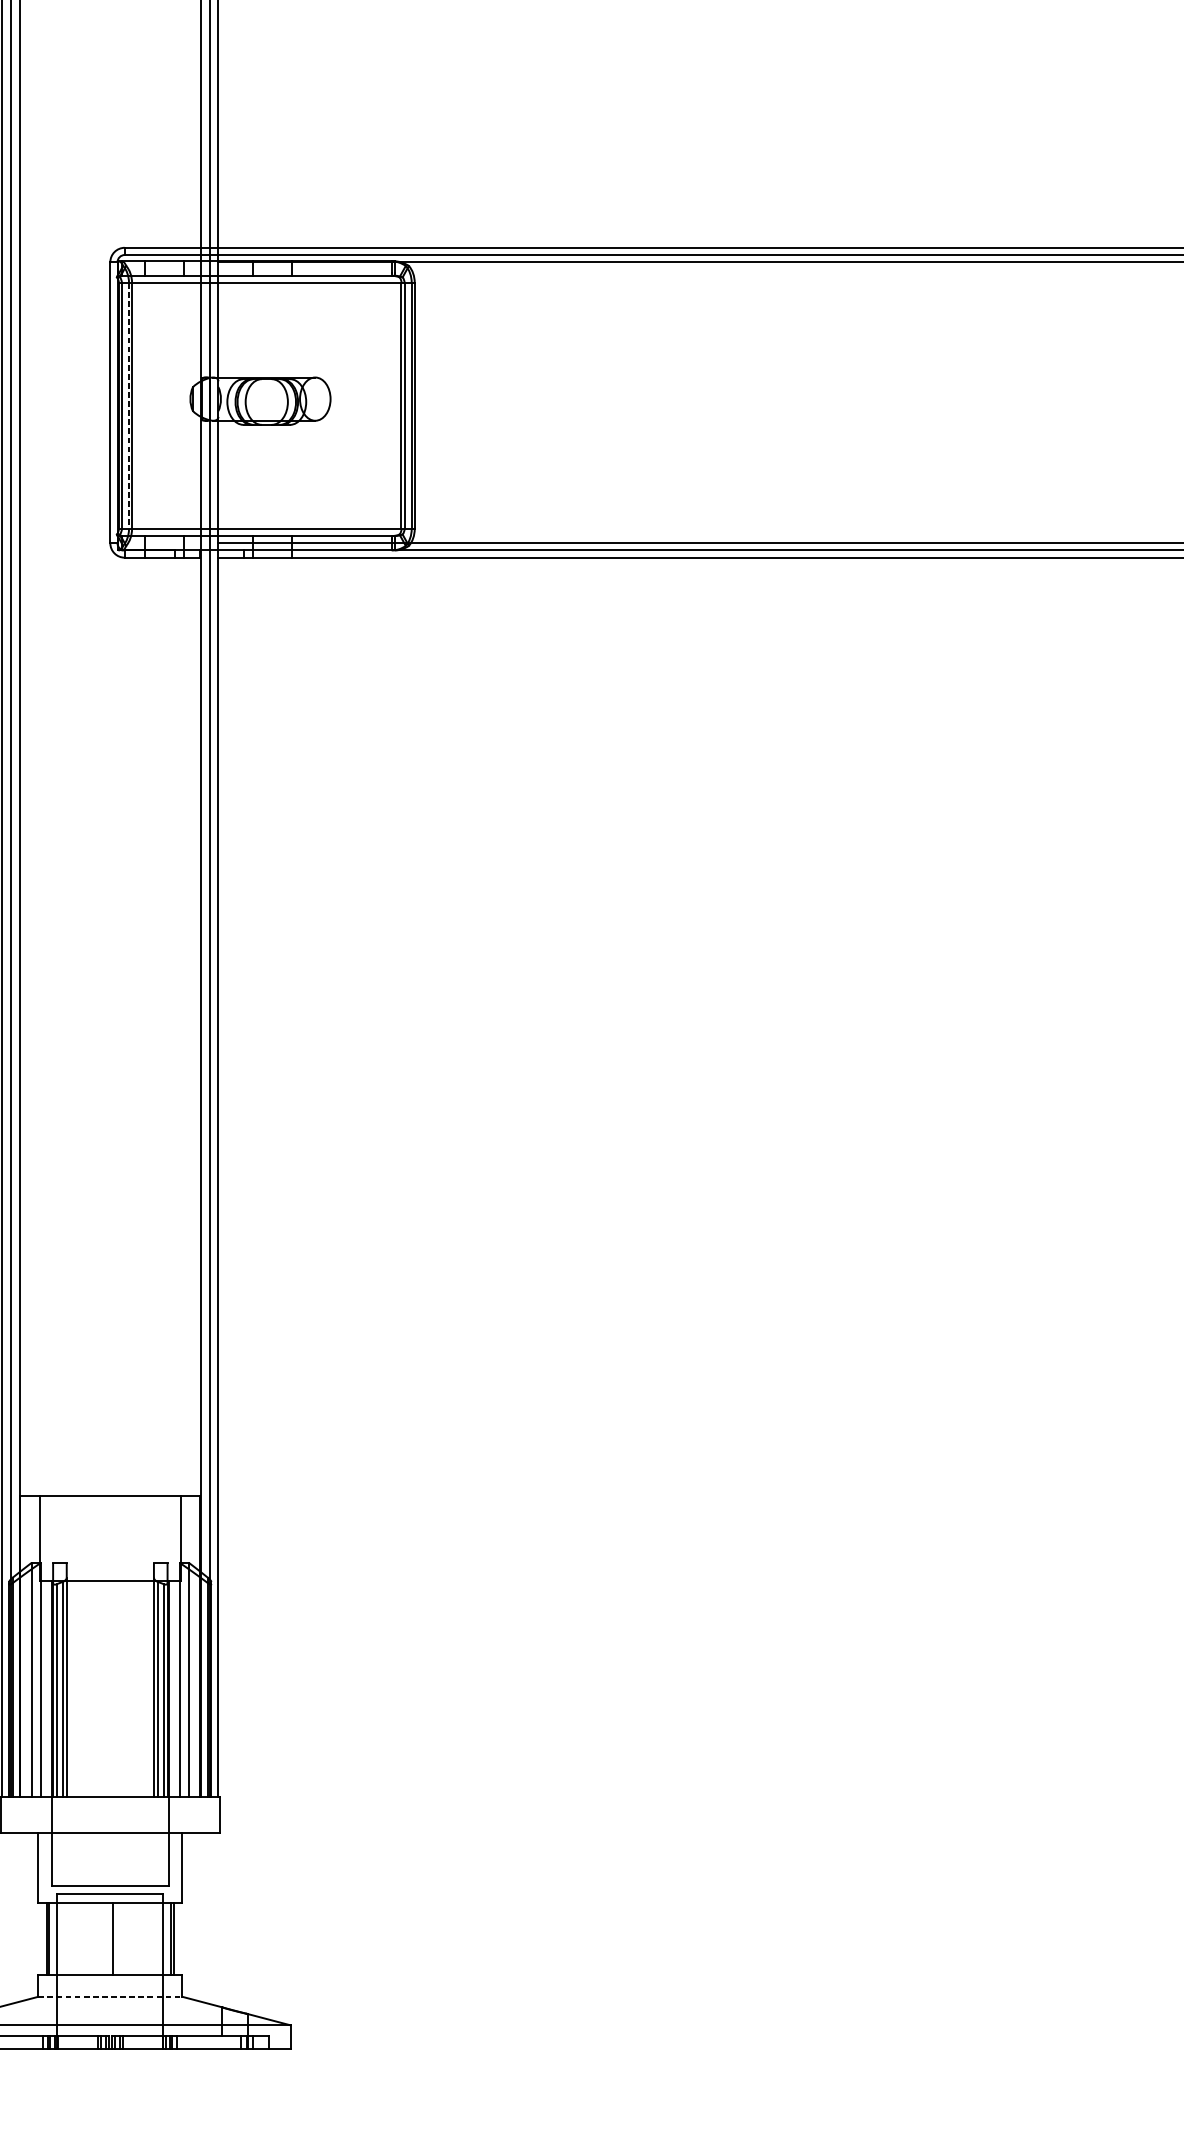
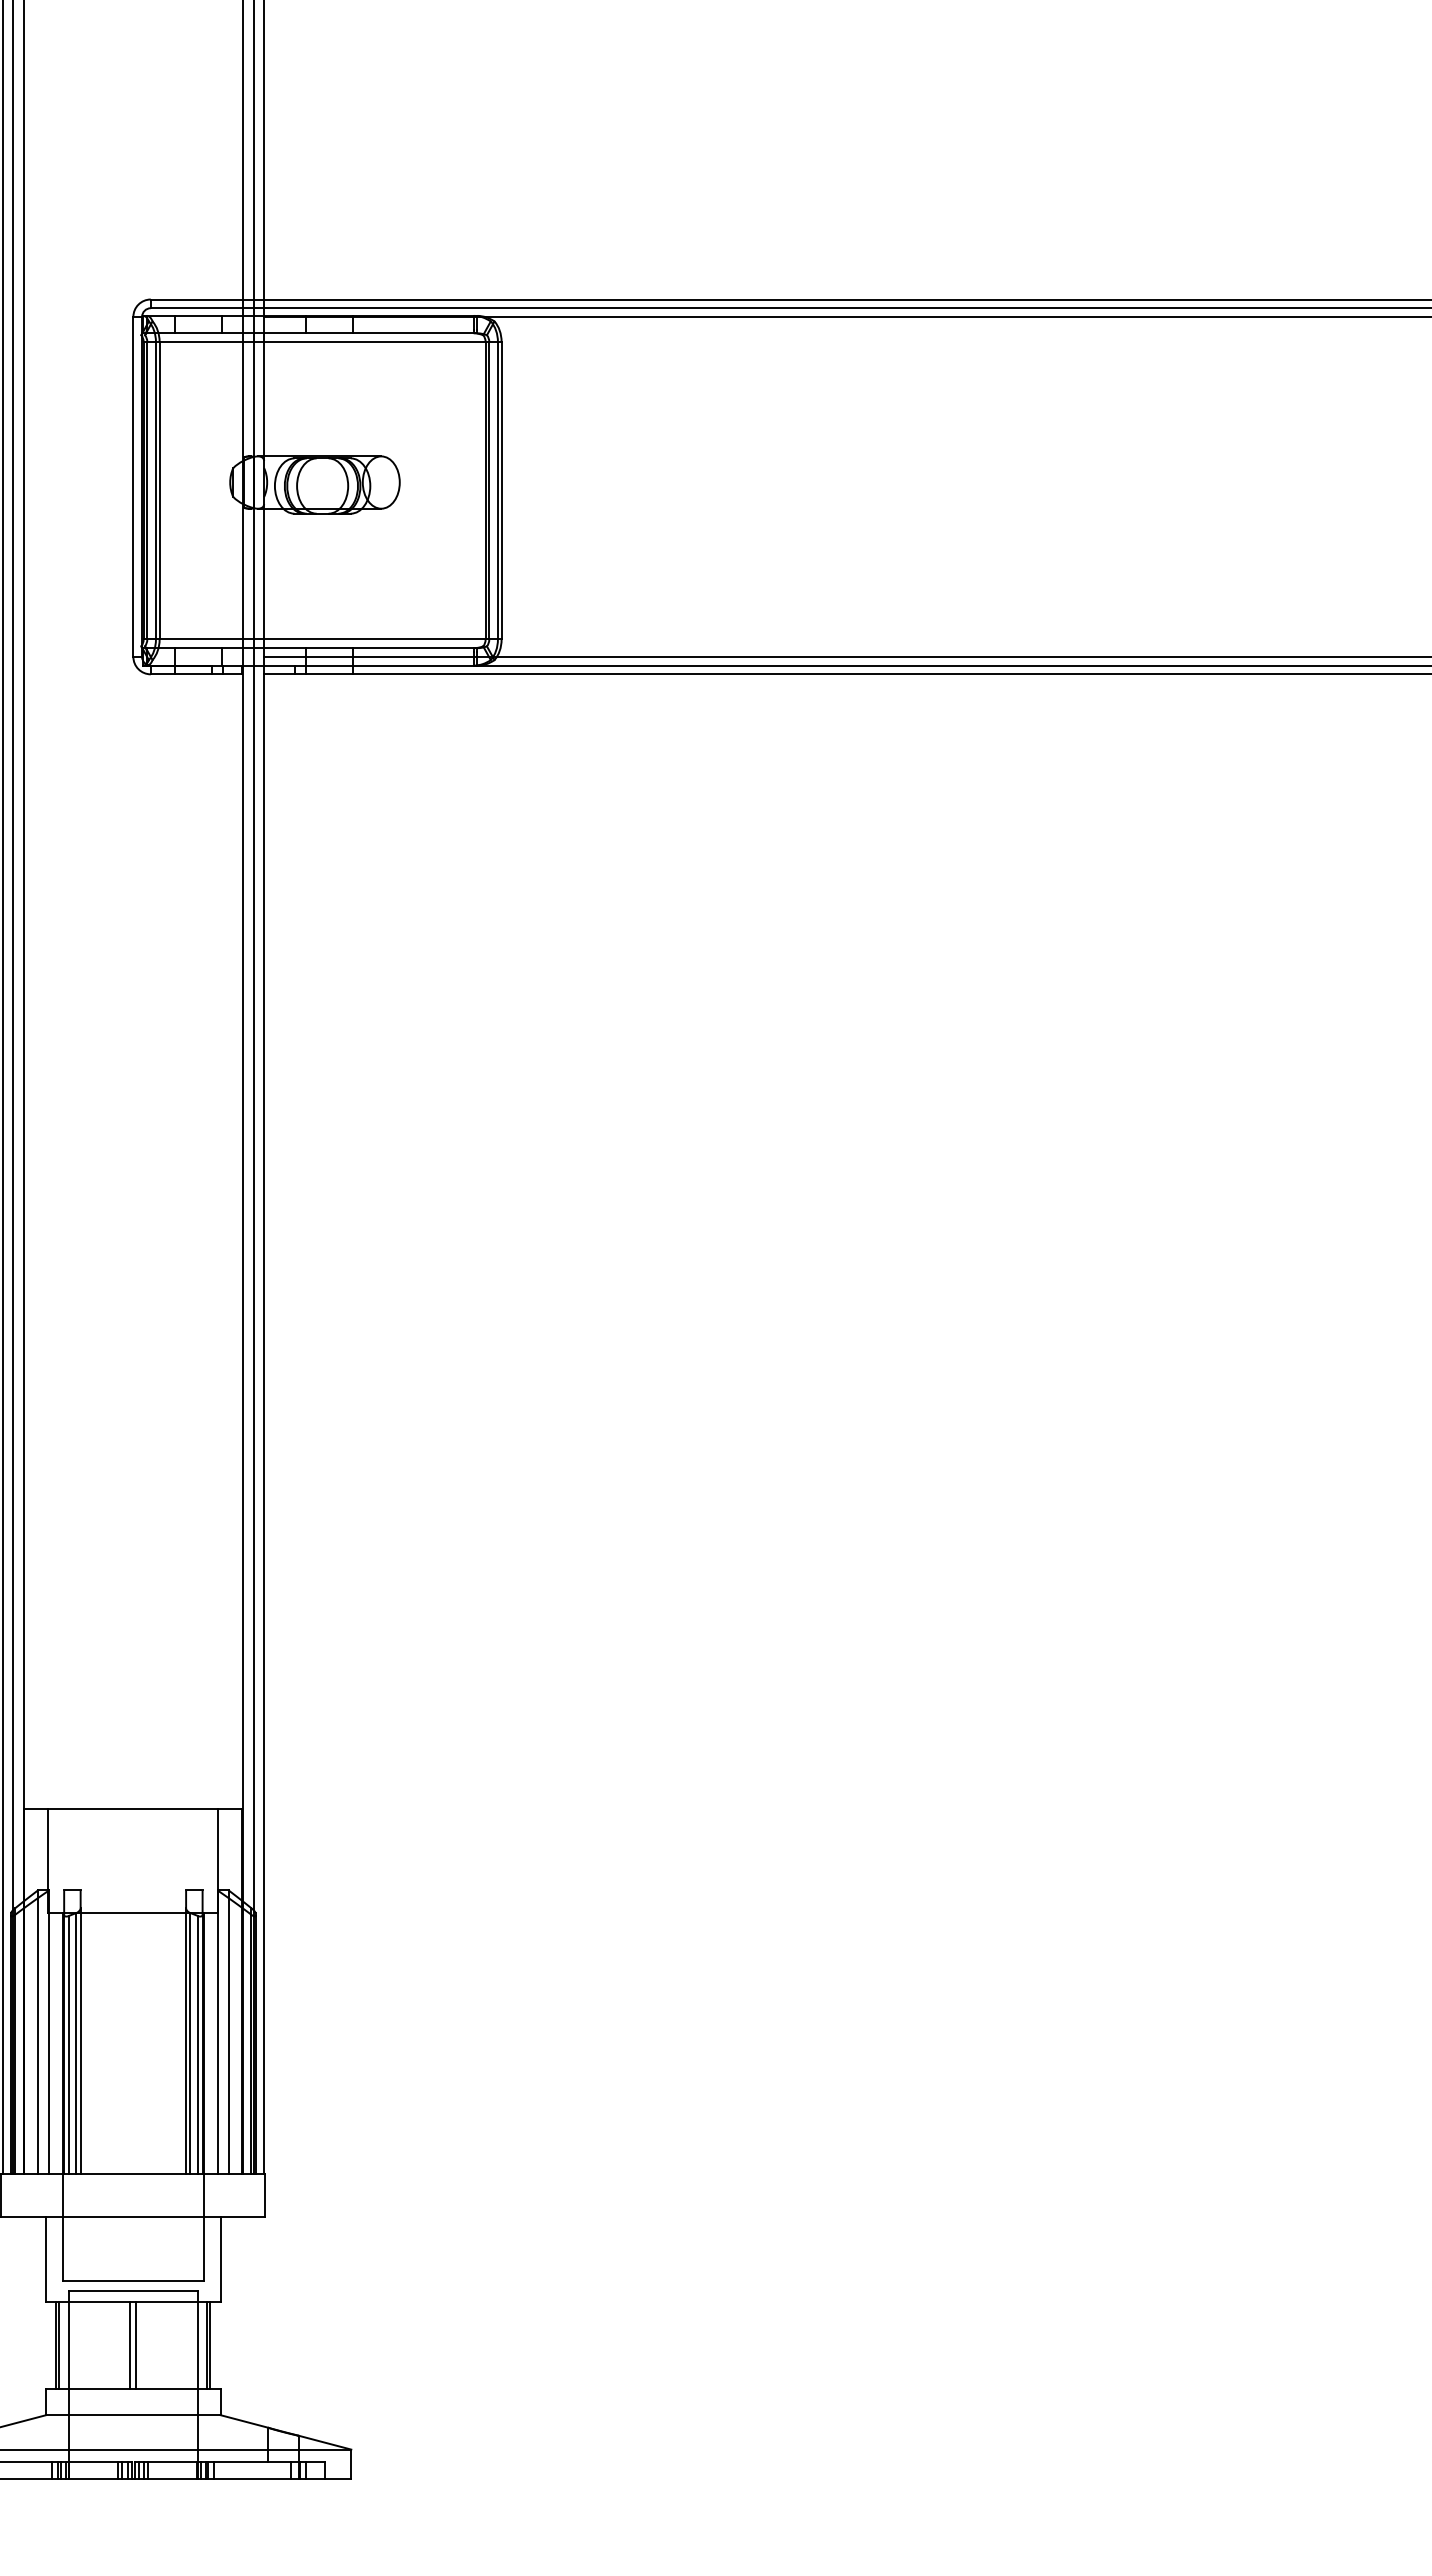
line: (128, 405) -> (155, 490), dashed -> solid
line: (107, 1939) -> (130, 2345), added
line: (110, 1997) -> (133, 2415), dashed -> solid

